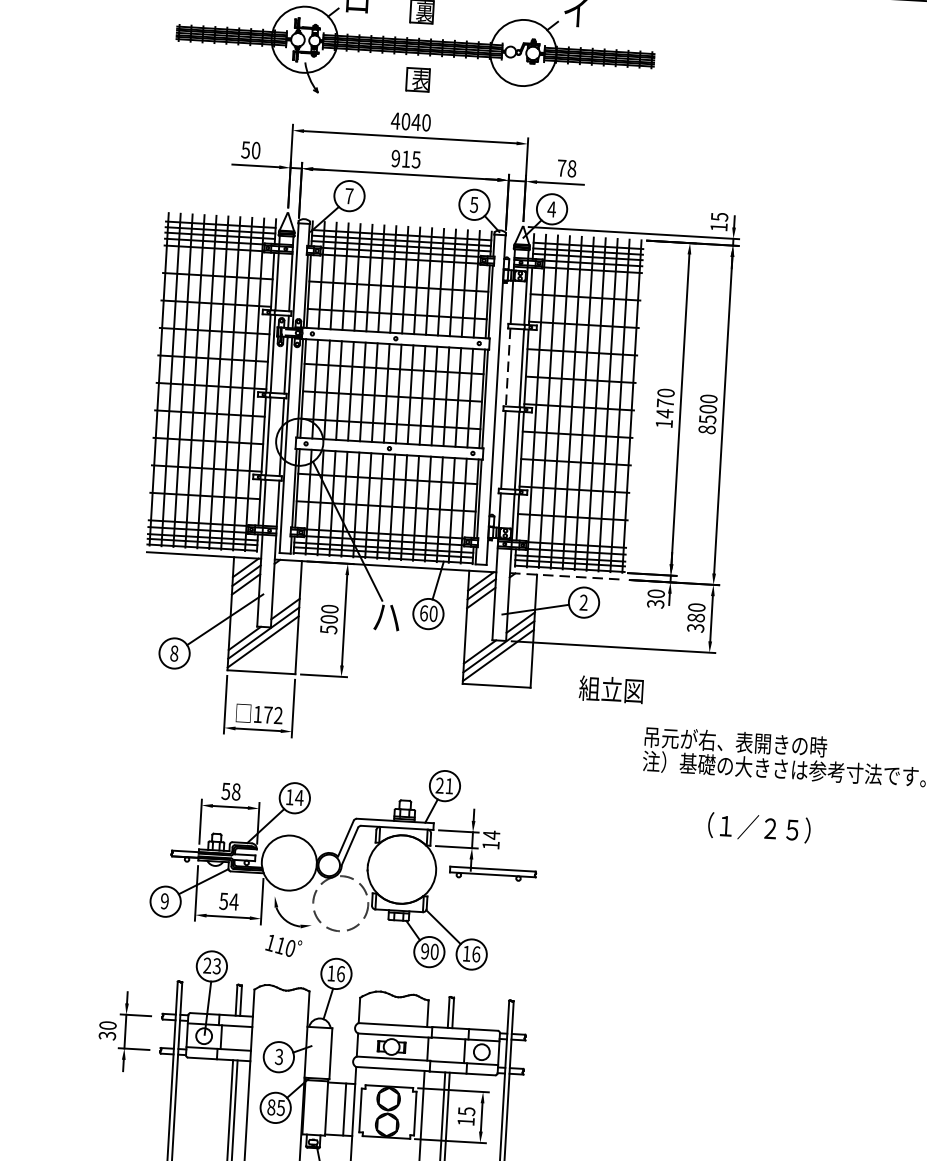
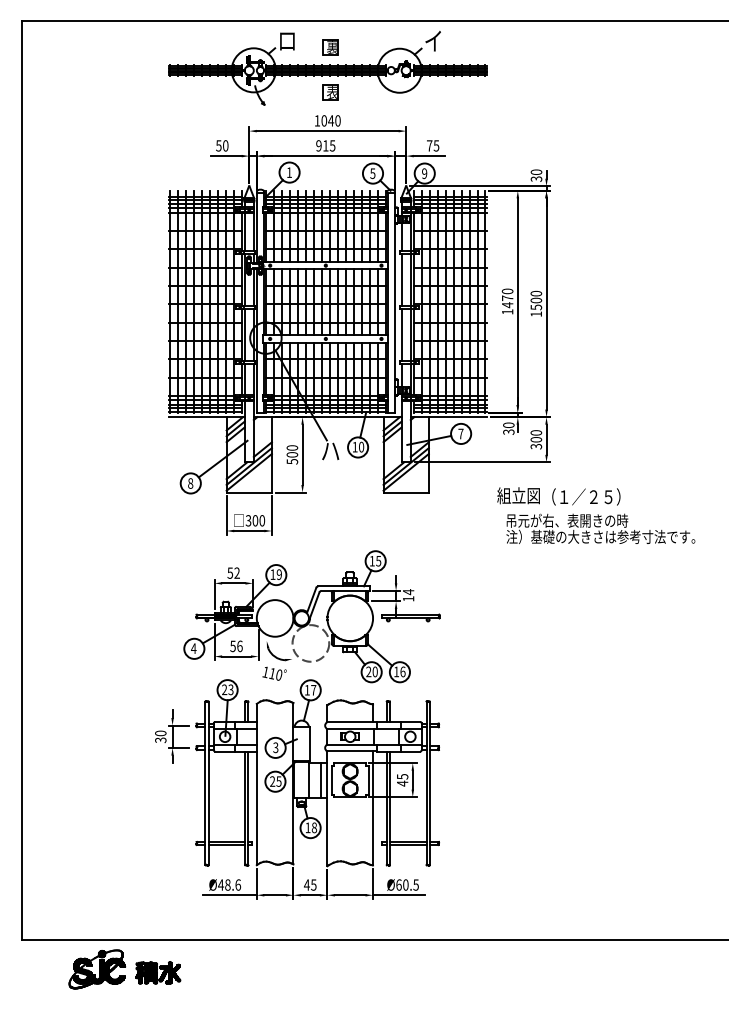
text: (395, 120) -> (317, 120), 4040 -> 1040
text: (572, 168) -> (436, 145), 78 -> 75
text: (349, 195) -> (289, 172), 7 -> 1
text: (551, 209) -> (424, 173), 4 -> 9
text: (719, 221) -> (536, 175), 15 -> 30
line: (507, 367) -> (401, 280), dashed -> solid
text: (707, 428) -> (536, 313), 8500 -> 1500
line: (568, 577) -> (449, 417), dashed -> solid
text: (583, 601) -> (460, 433), 2 -> 7
text: (423, 612) -> (354, 446), 60 -> 10
text: (696, 617) -> (536, 439), 380 -> 300
text: (611, 689) -> (518, 495), moved
text: (268, 714) -> (255, 520), 172 -> 300
text: (444, 784) -> (375, 560), 21 -> 15
text: (235, 790) -> (236, 572), 58 -> 52
text: (299, 797) -> (279, 574), 14 -> 19
text: (759, 827) -> (586, 496), moved
text: (164, 901) -> (193, 648), 9 -> 4
text: (233, 902) -> (239, 646), 54 -> 56
text: (424, 952) -> (368, 672), 90 -> 20
text: (340, 972) -> (313, 689), 16 -> 17
text: (271, 1107) -> (272, 781), 85 -> 25
text: (465, 1121) -> (402, 783), 15 -> 45

